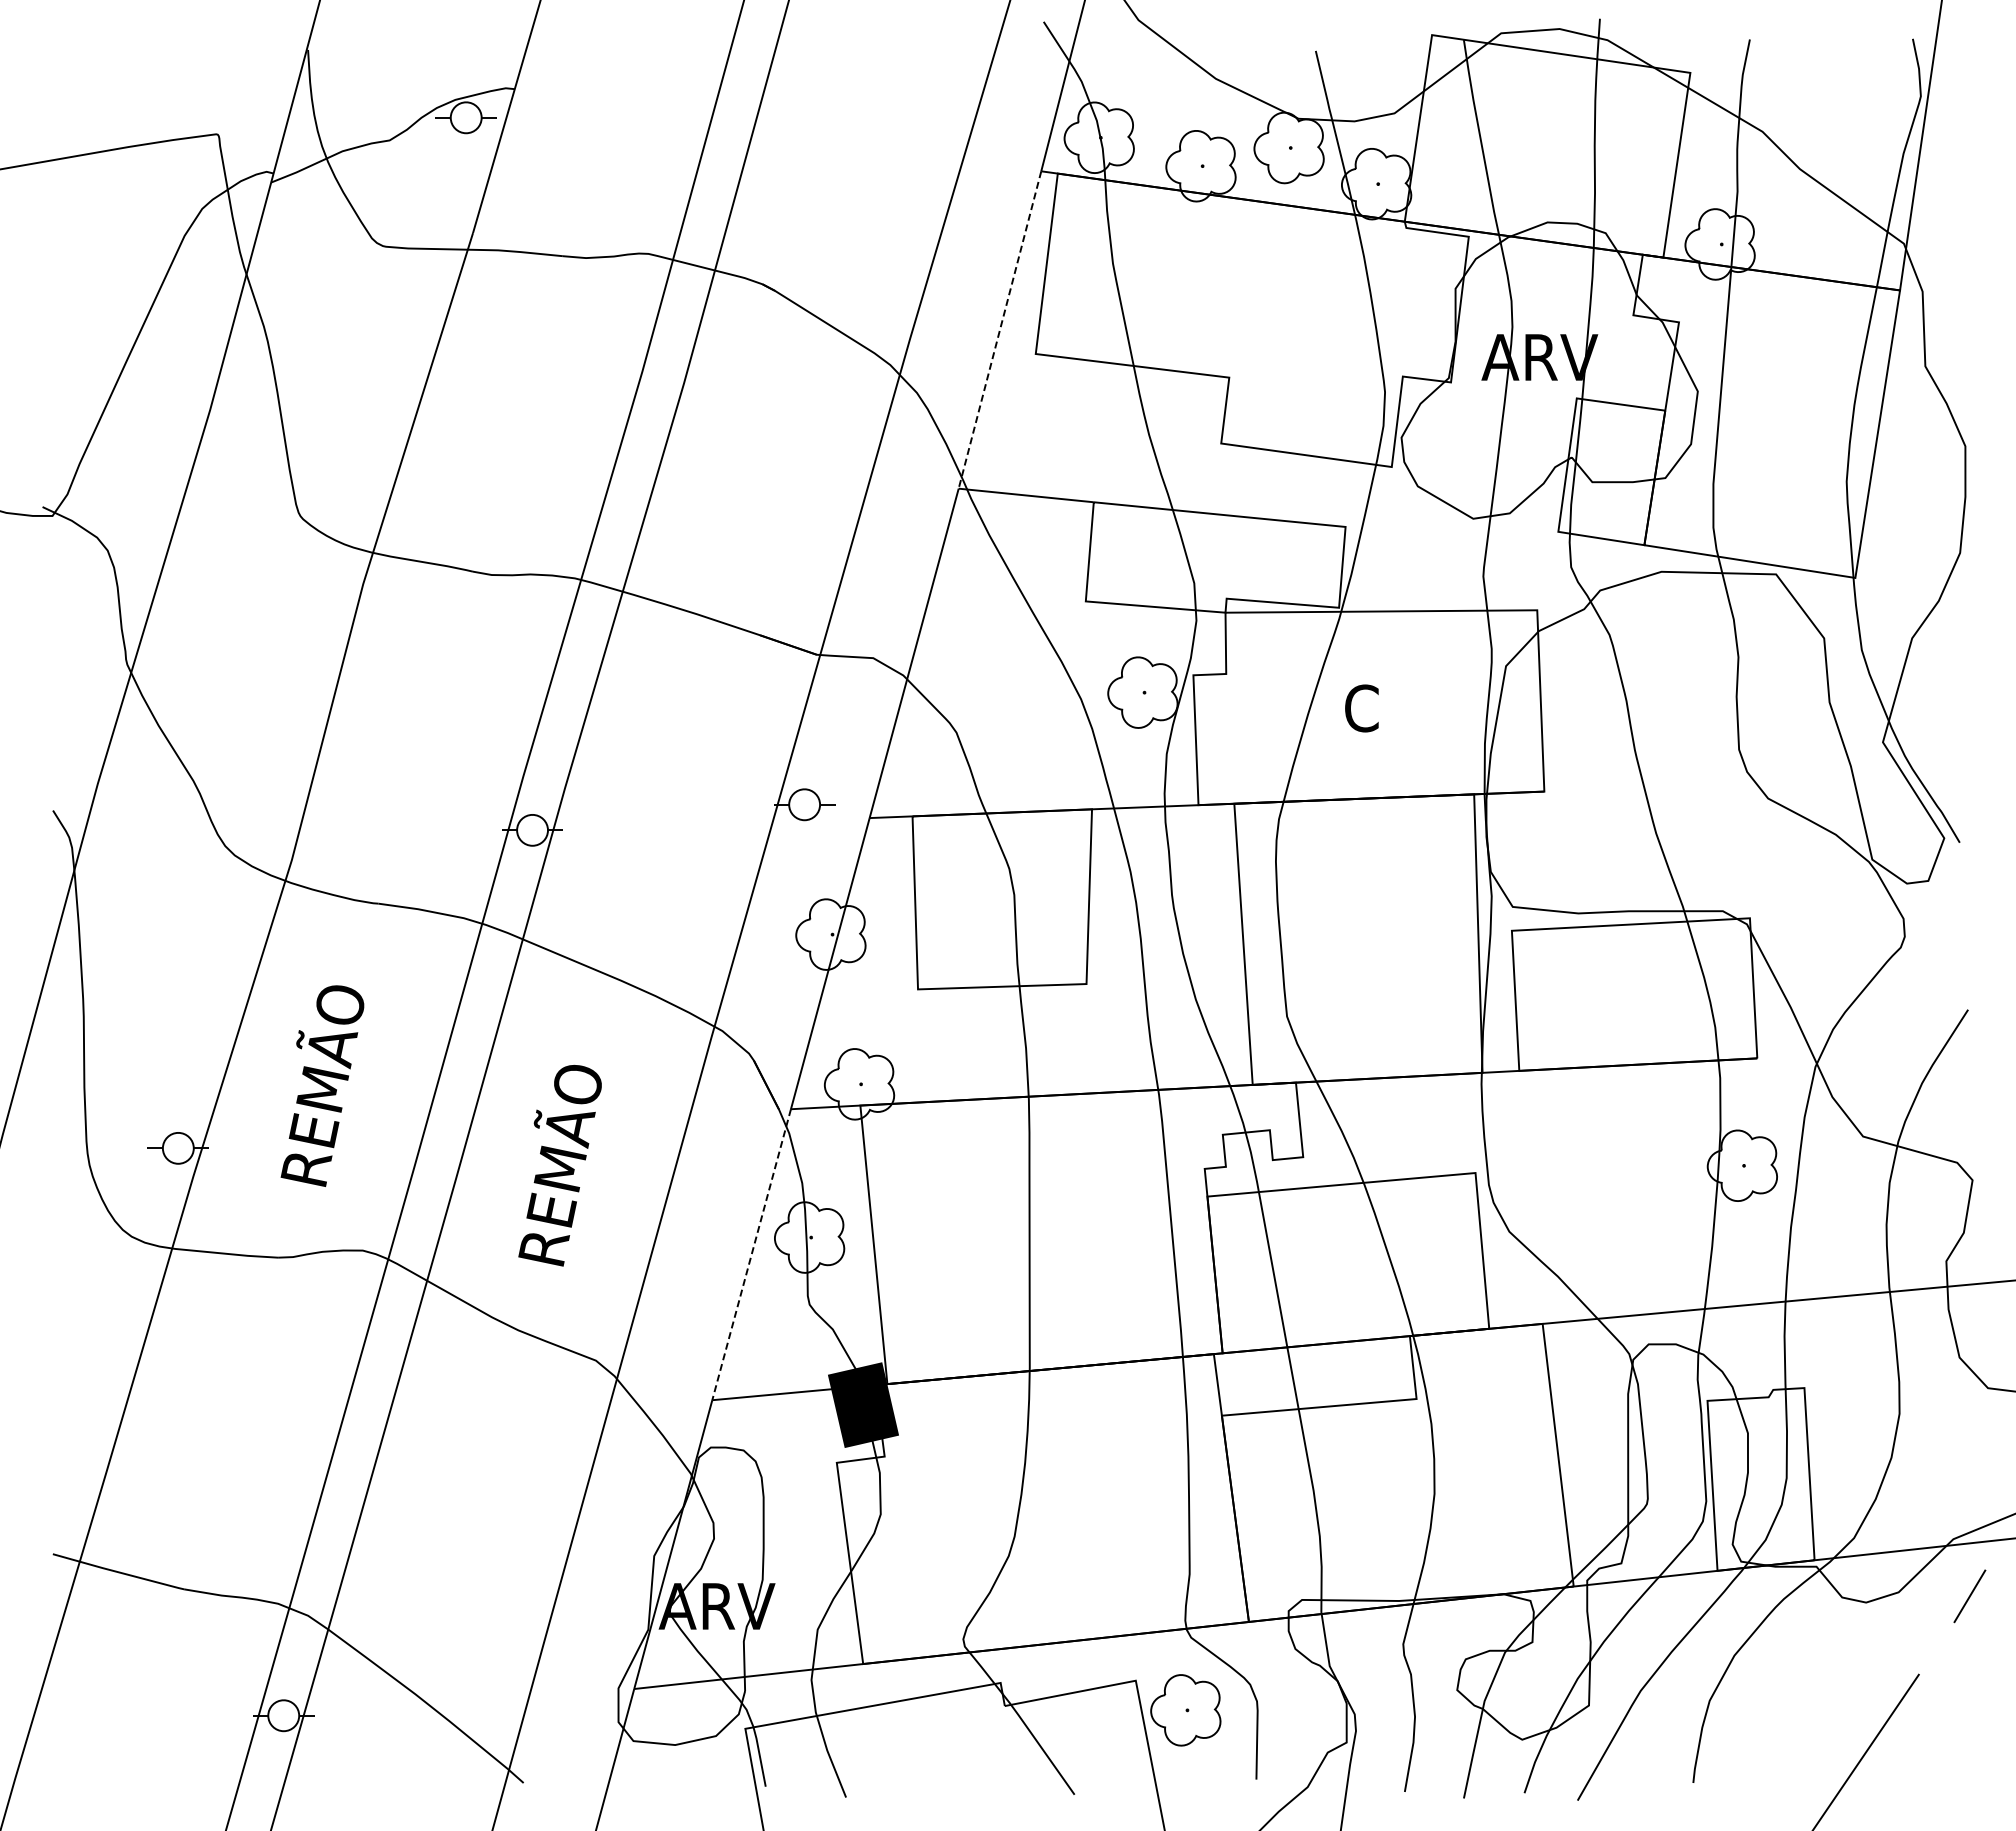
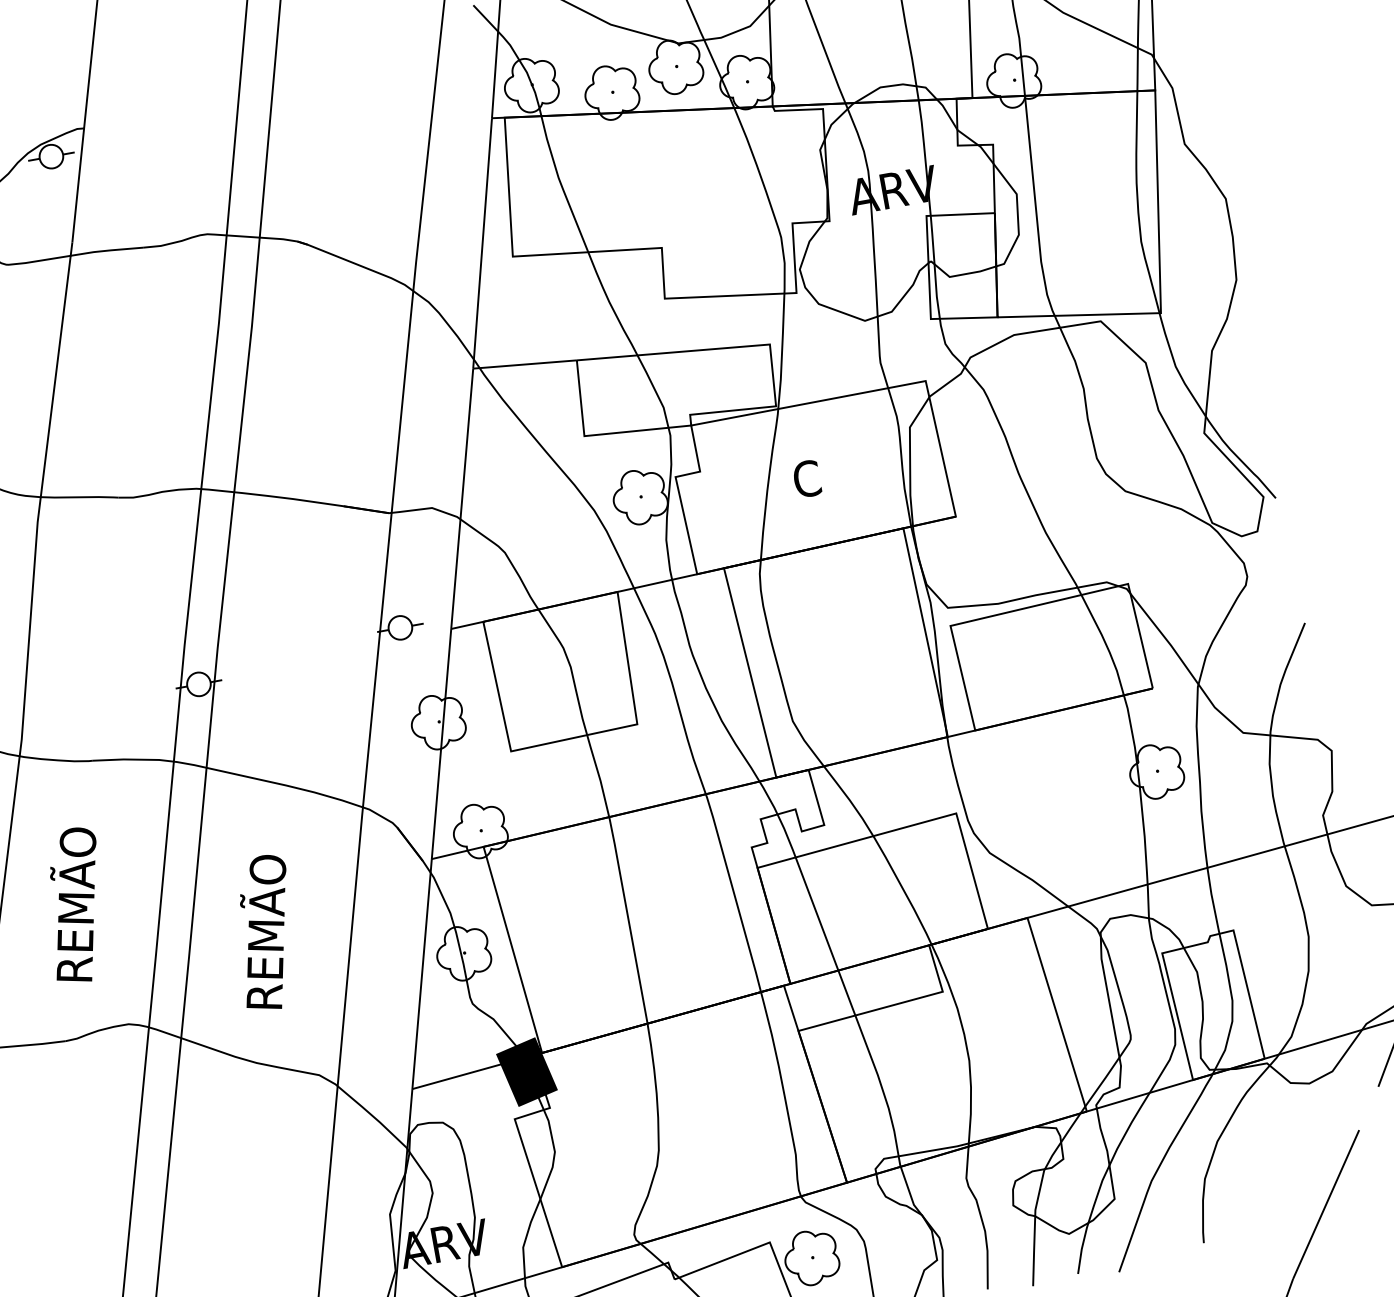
line: (999, 329) -> (482, 243), dashed -> solid
line: (751, 1254) -> (421, 973), dashed -> solid

